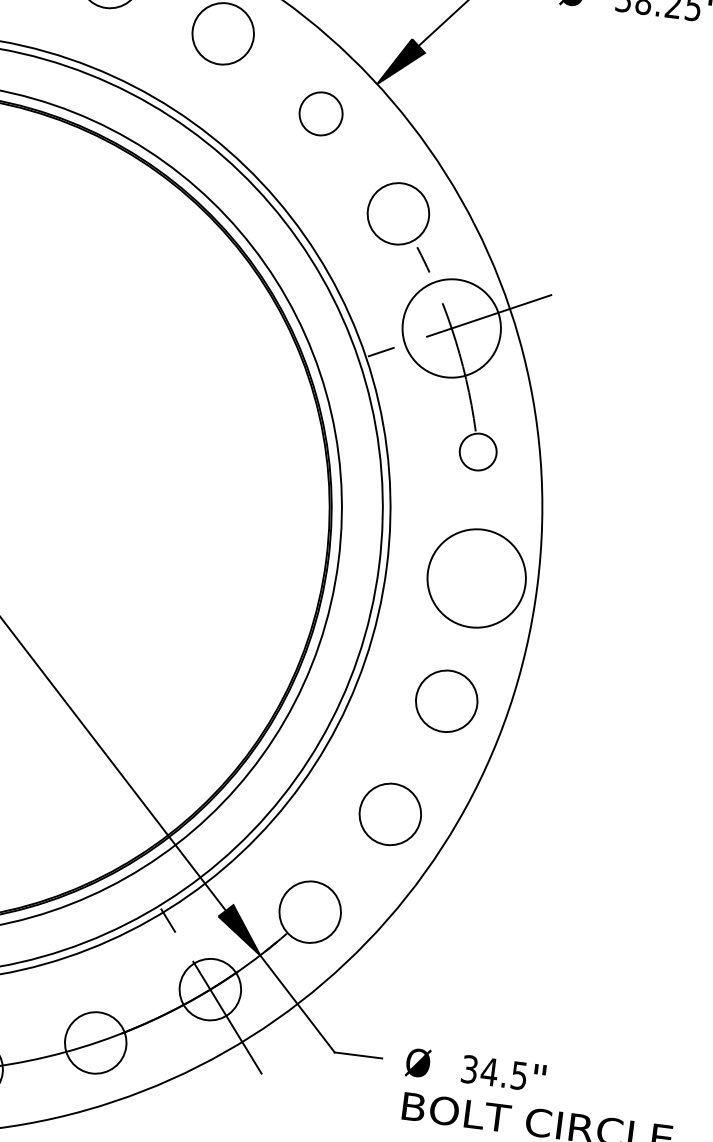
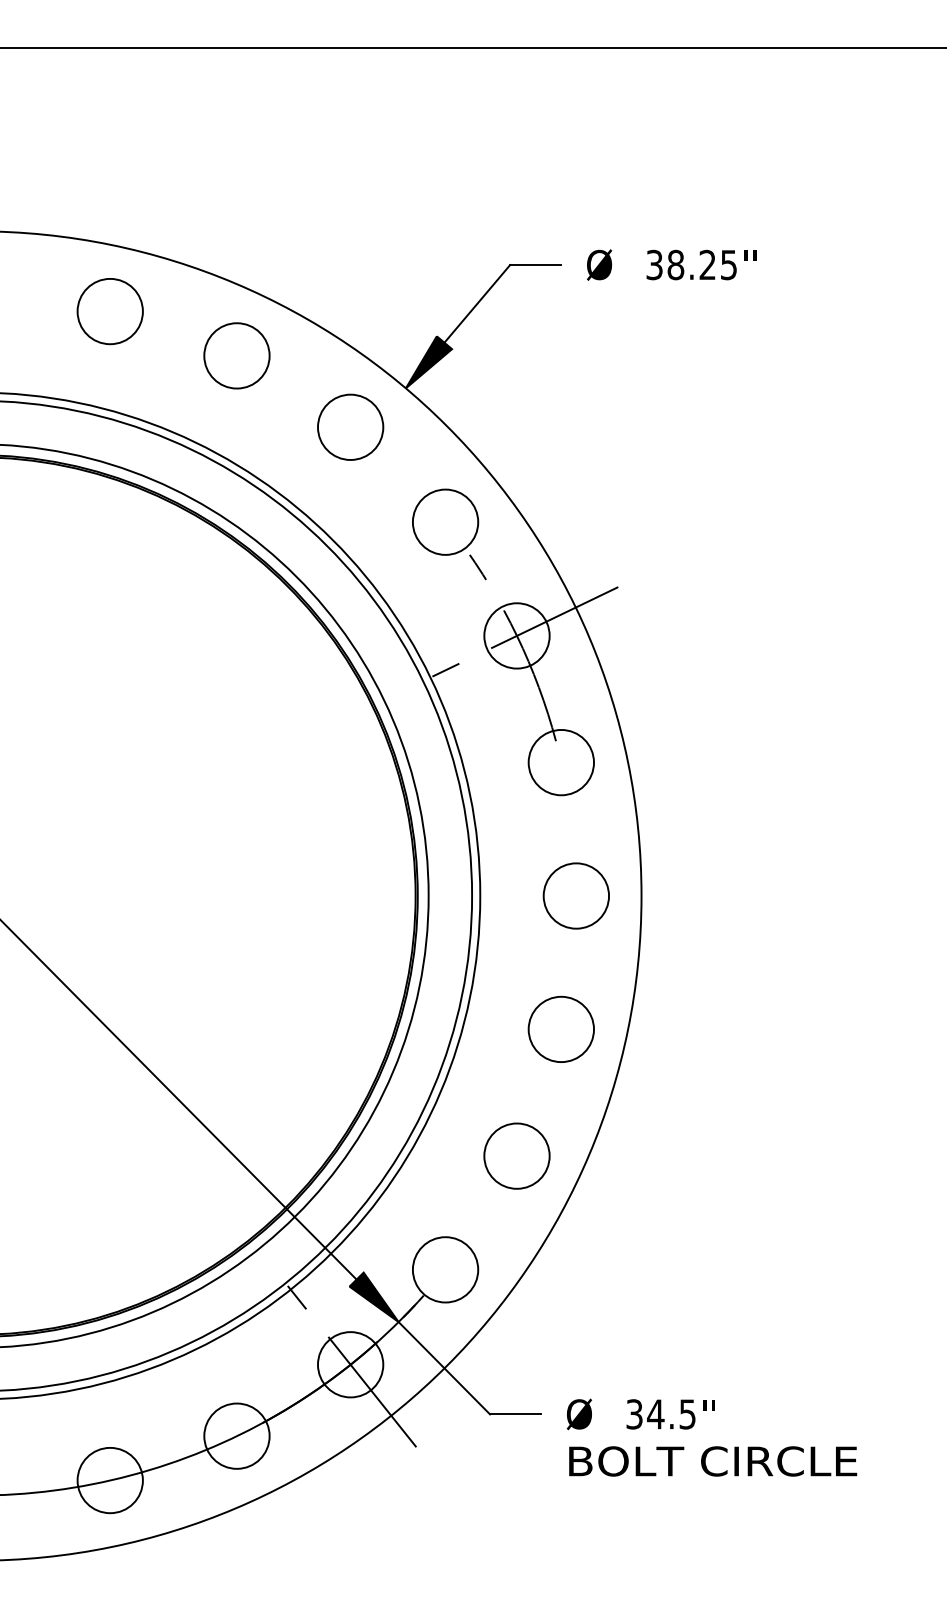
circle: (320, 113) -> (350, 426), size x1.43
circle: (451, 328) -> (516, 635), size x0.62
circle: (477, 451) -> (560, 762), size x1.67
circle: (475, 577) -> (575, 895), size x0.62

